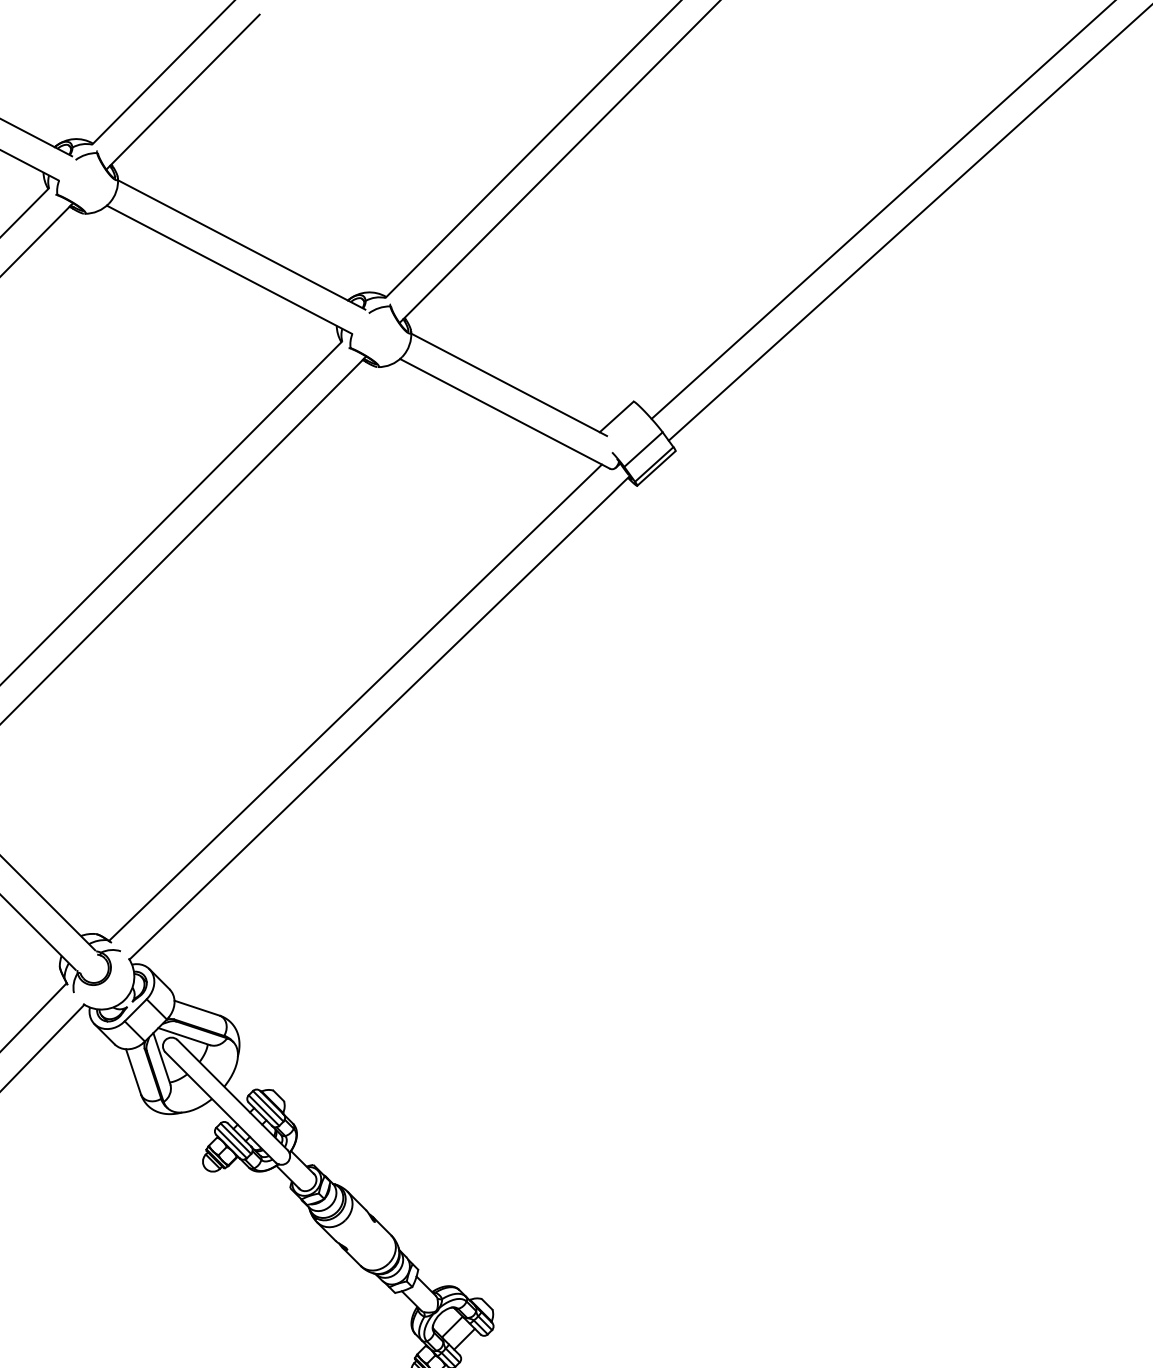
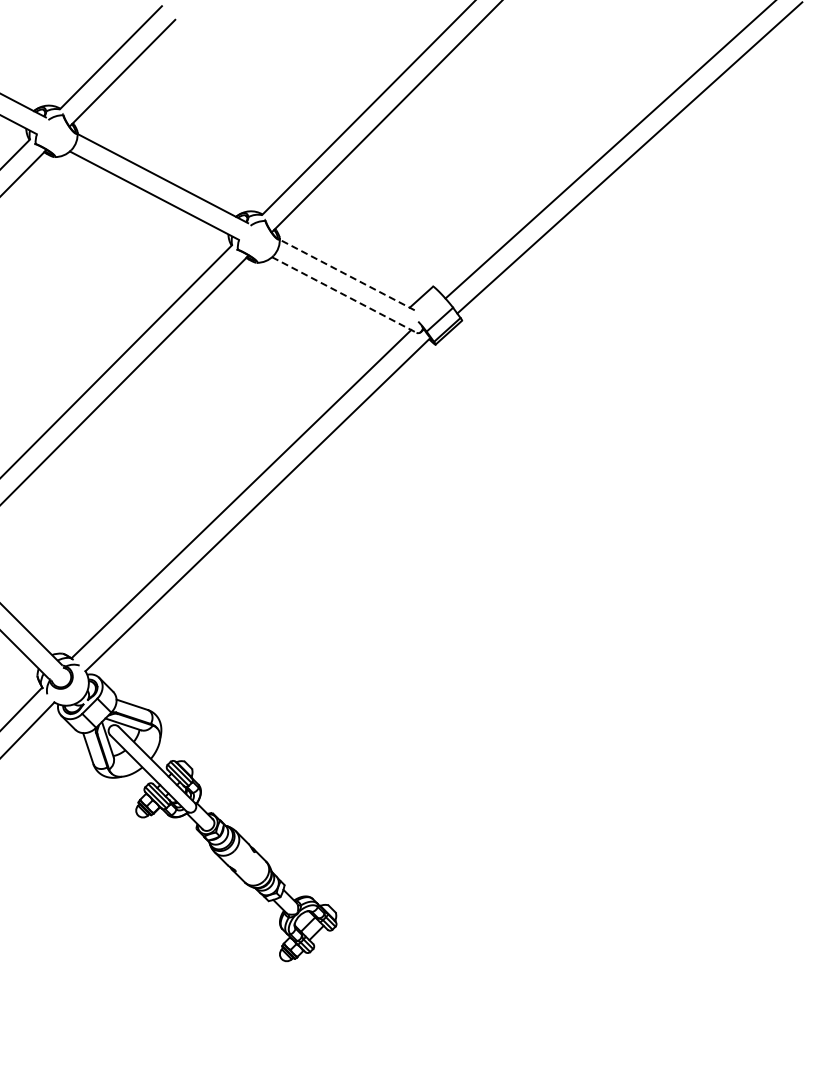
line: (508, 384) -> (346, 274), solid -> dashed
line: (505, 414) -> (344, 295), solid -> dashed

